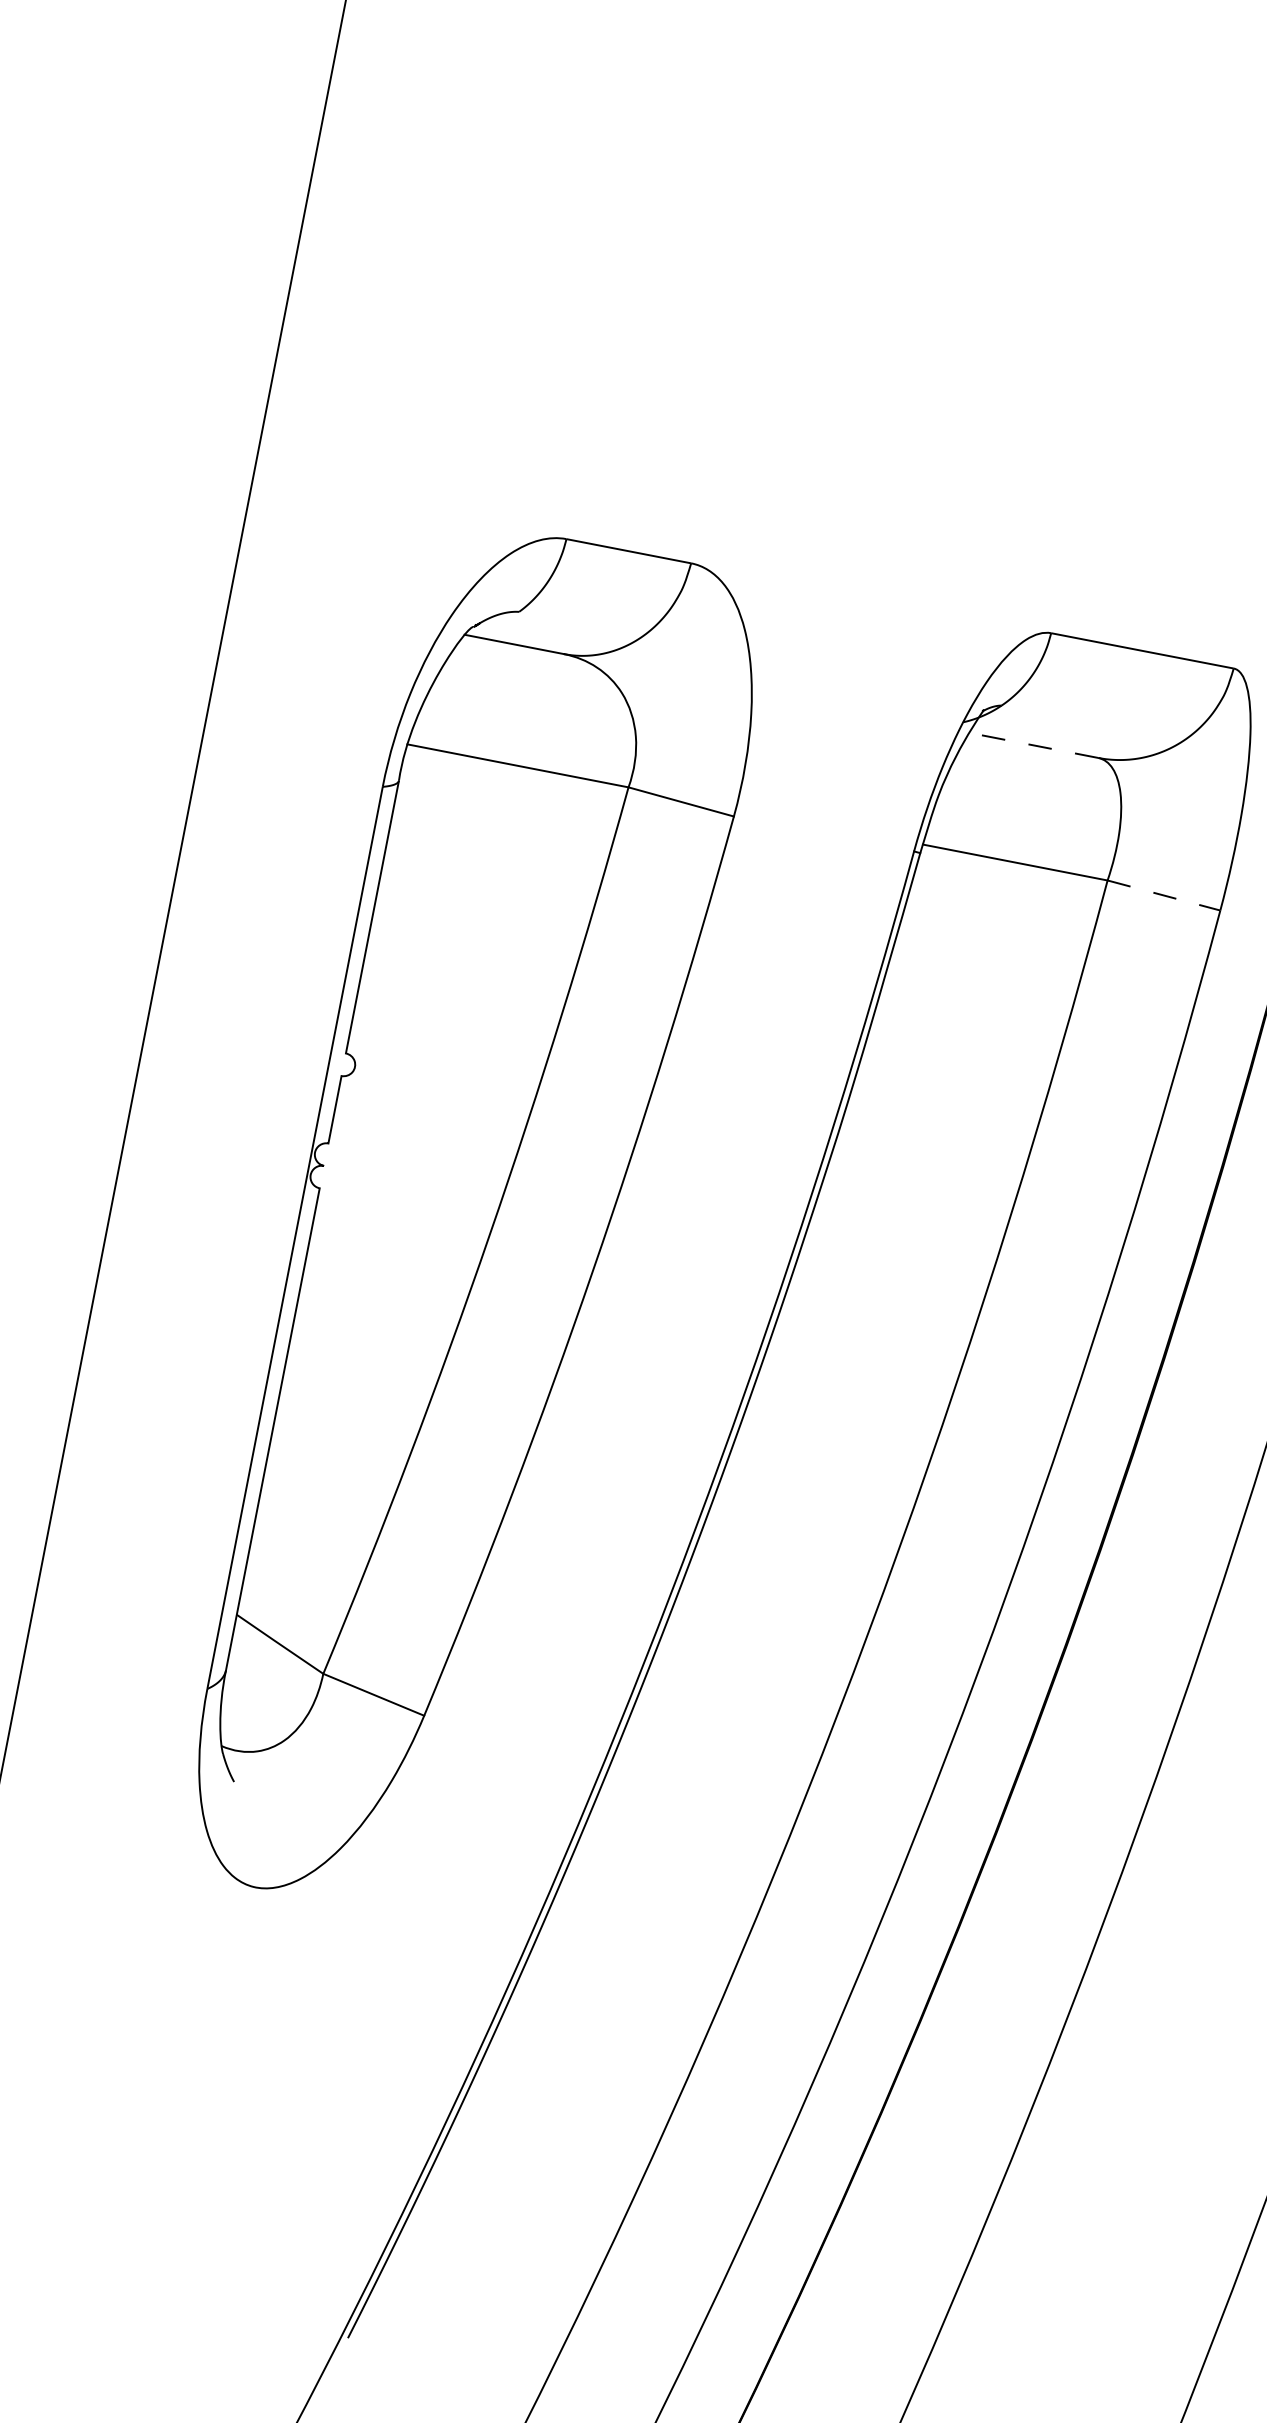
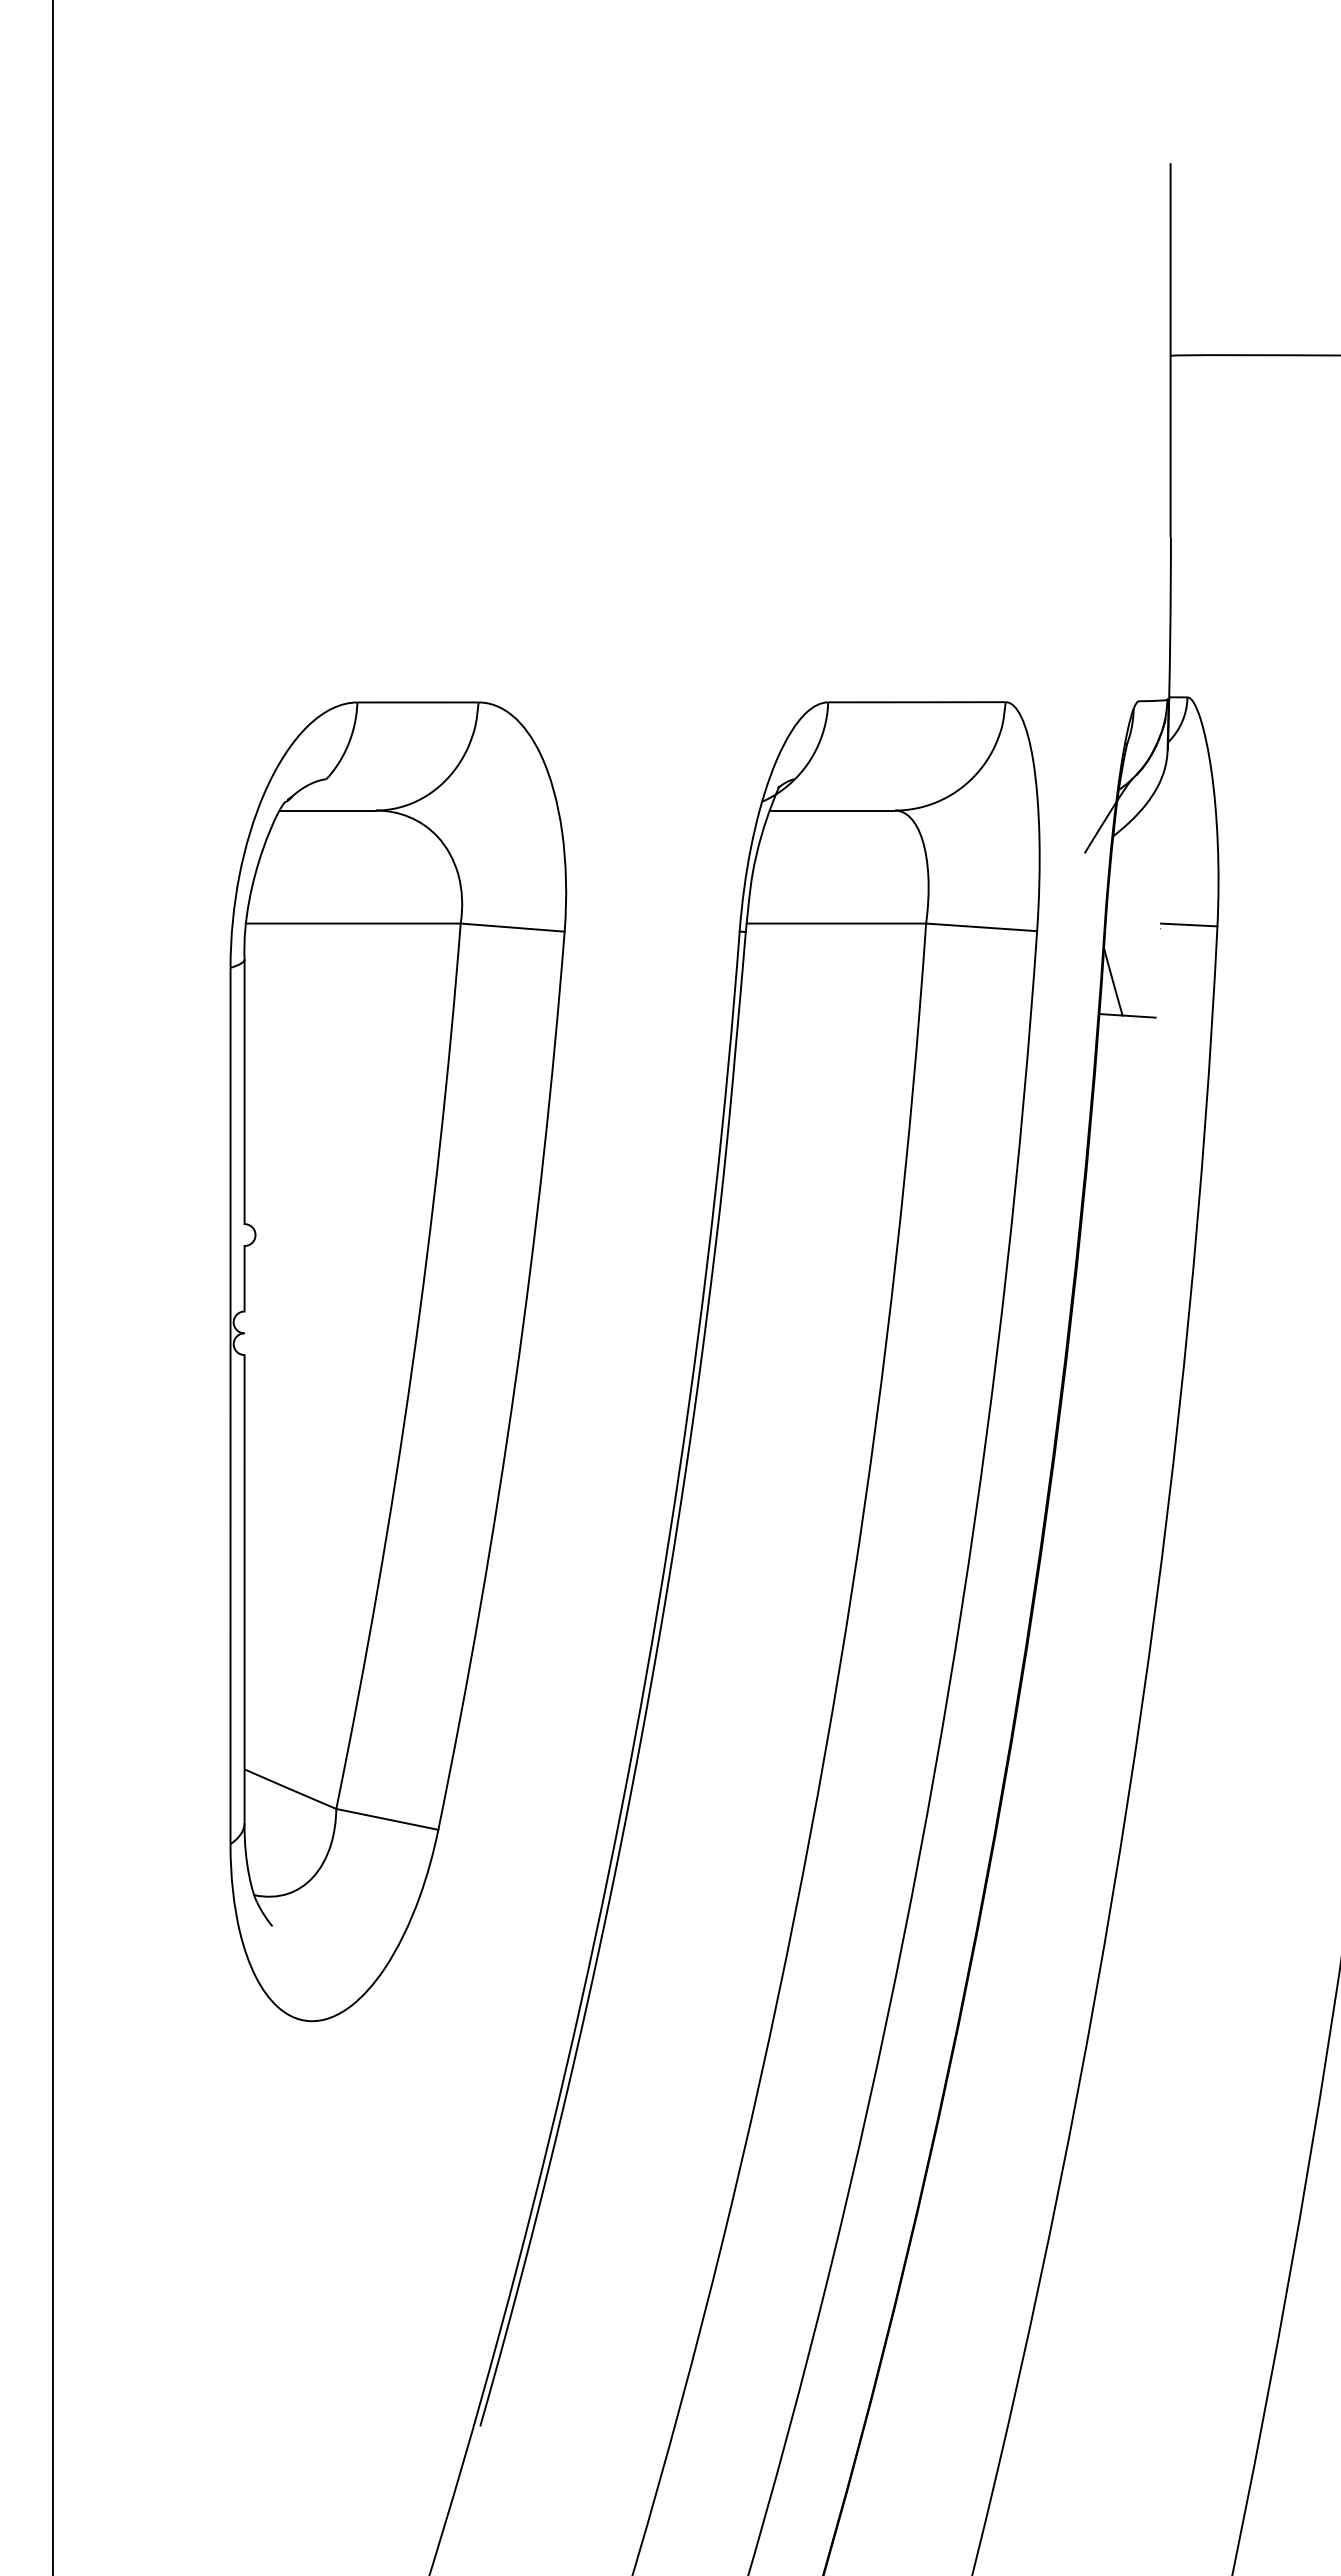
line: (1033, 745) -> (832, 810), dashed -> solid
line: (1163, 895) -> (981, 927), dashed -> solid

